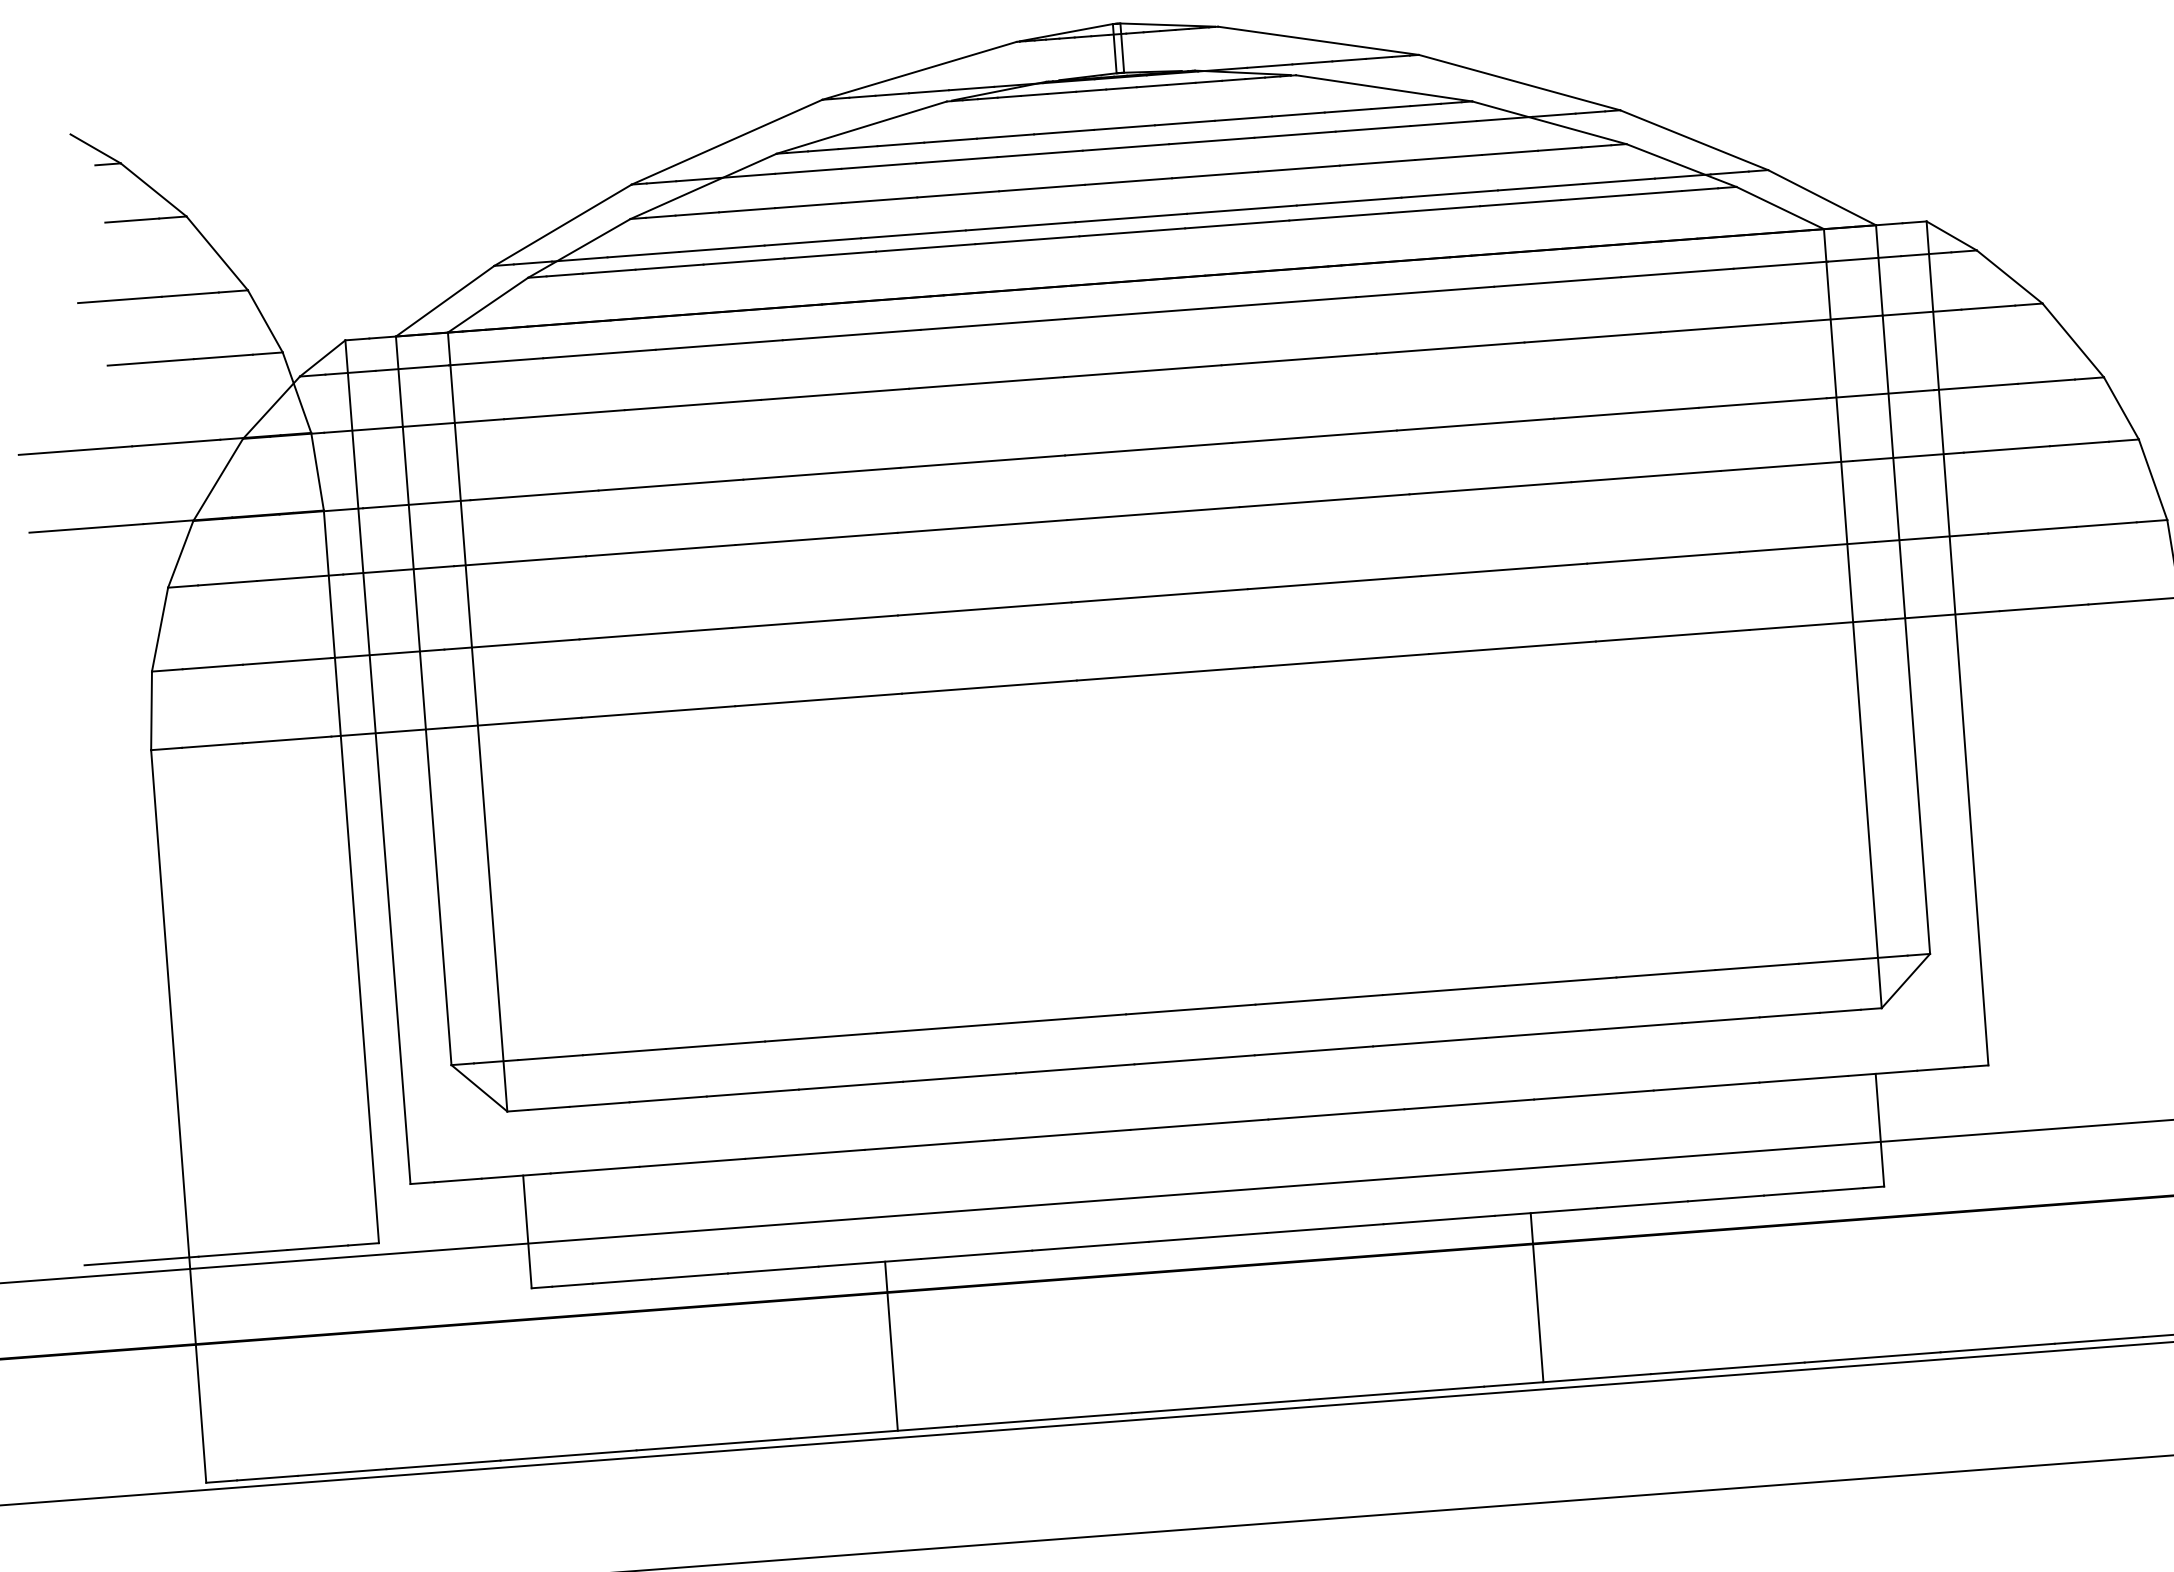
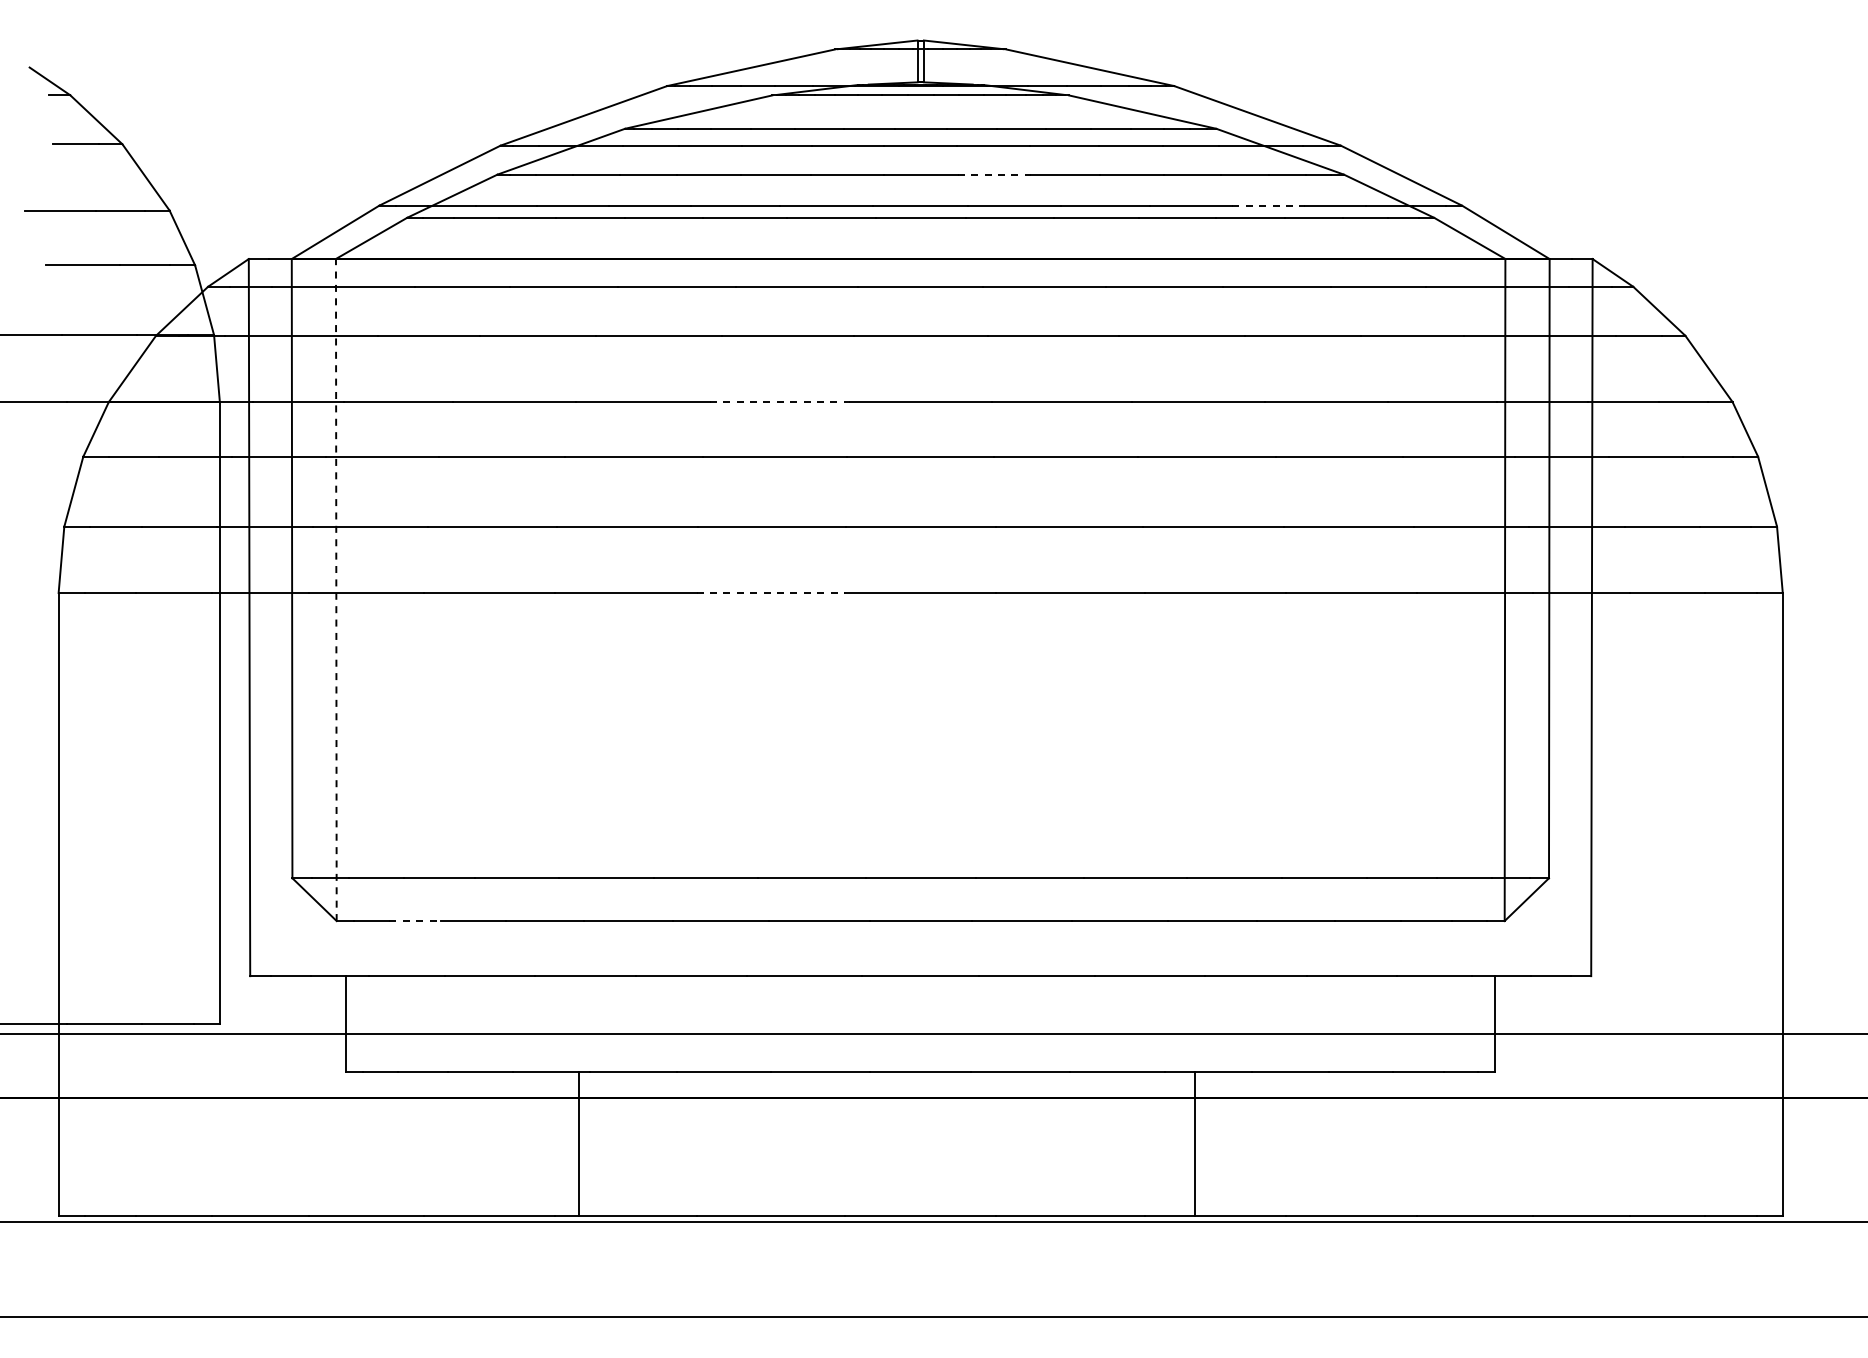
line: (1215, 174) -> (994, 174), solid -> dashed
line: (1541, 187) -> (1269, 205), solid -> dashed
line: (982, 462) -> (779, 402), solid -> dashed
line: (990, 687) -> (771, 593), solid -> dashed
line: (477, 721) -> (336, 589), solid -> dashed
line: (598, 1105) -> (414, 921), solid -> dashed
line: (891, 1345) -> (579, 1143), moved

